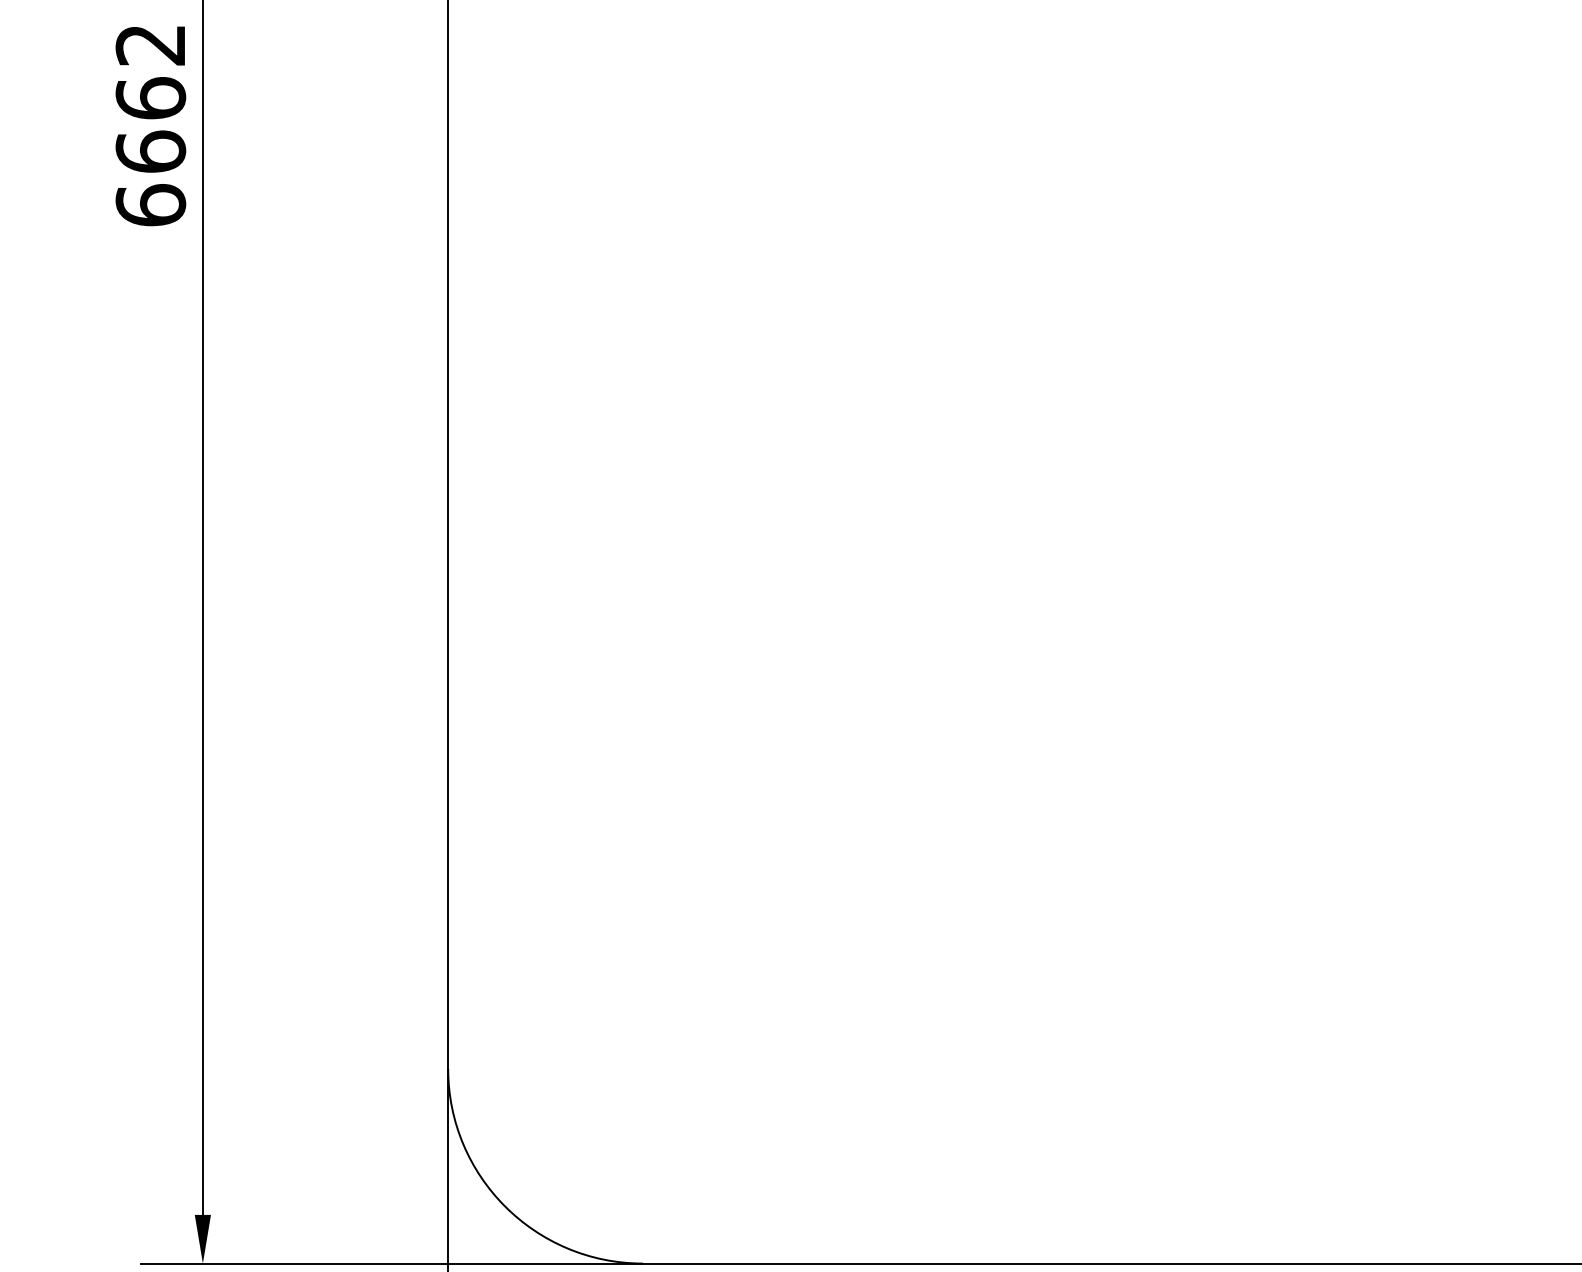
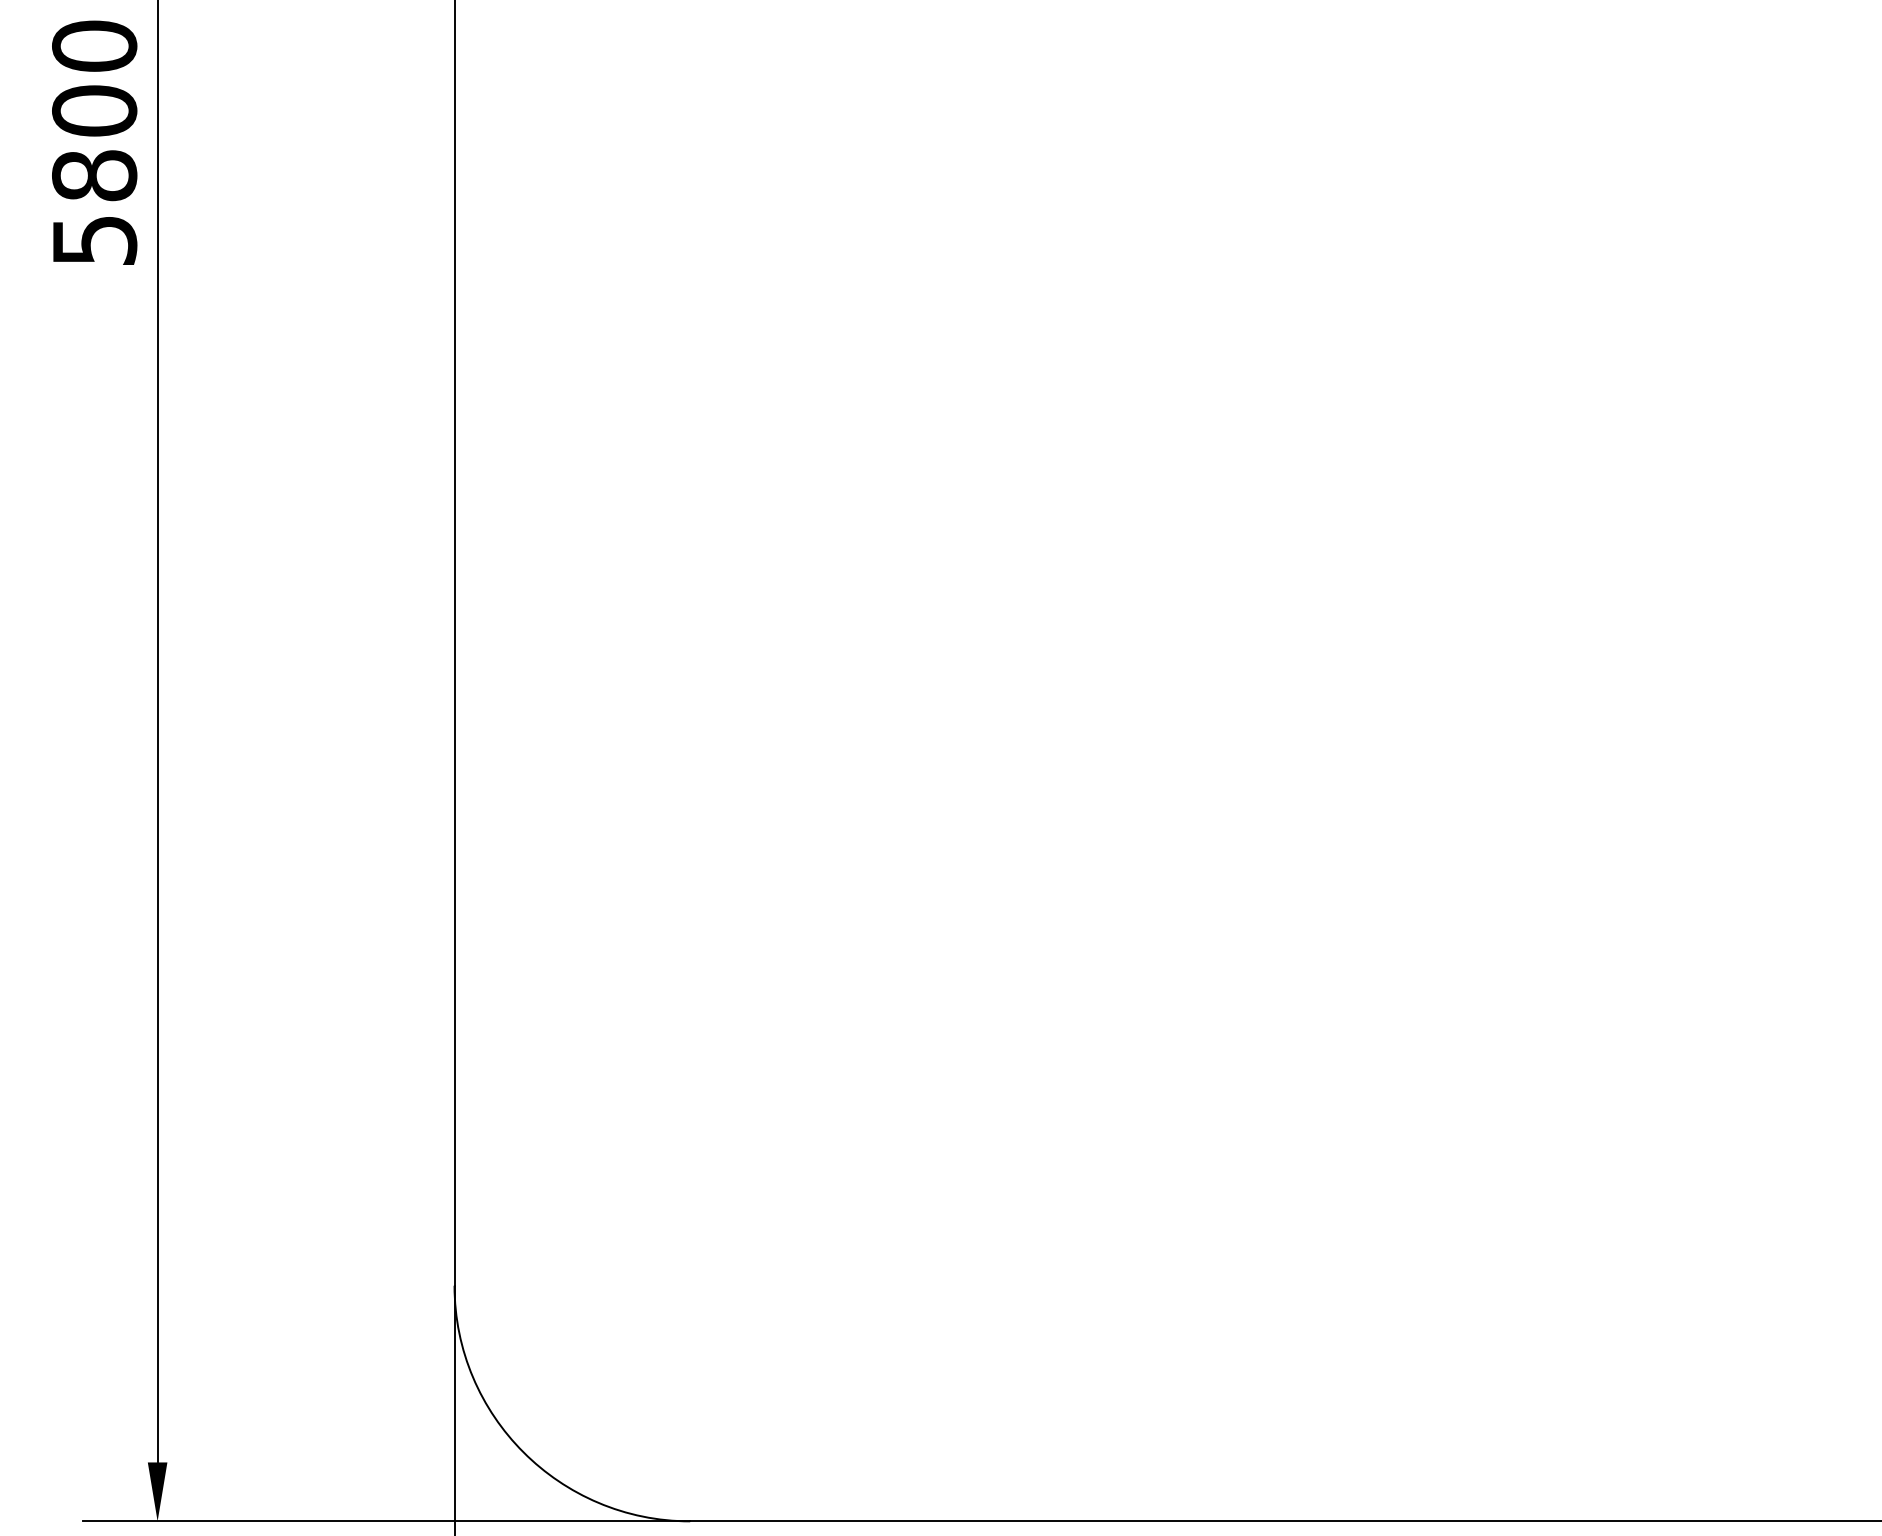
text: (150, 124) -> (94, 142), 6662 -> 5800

